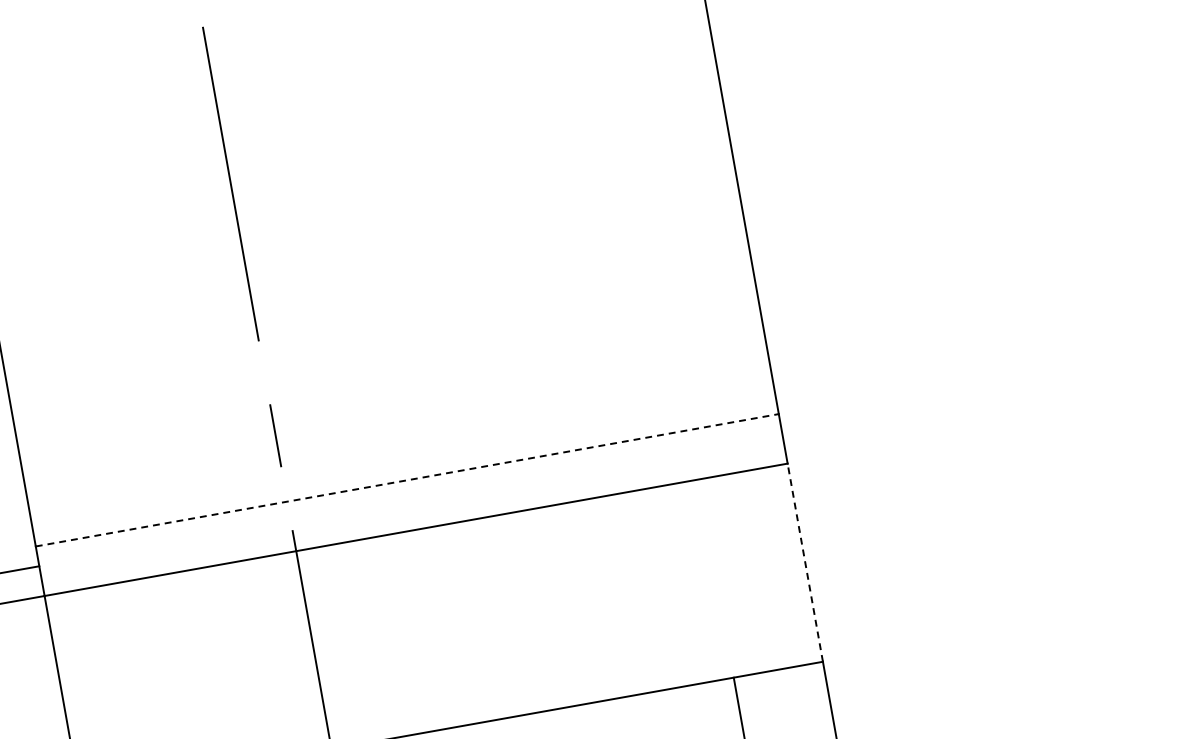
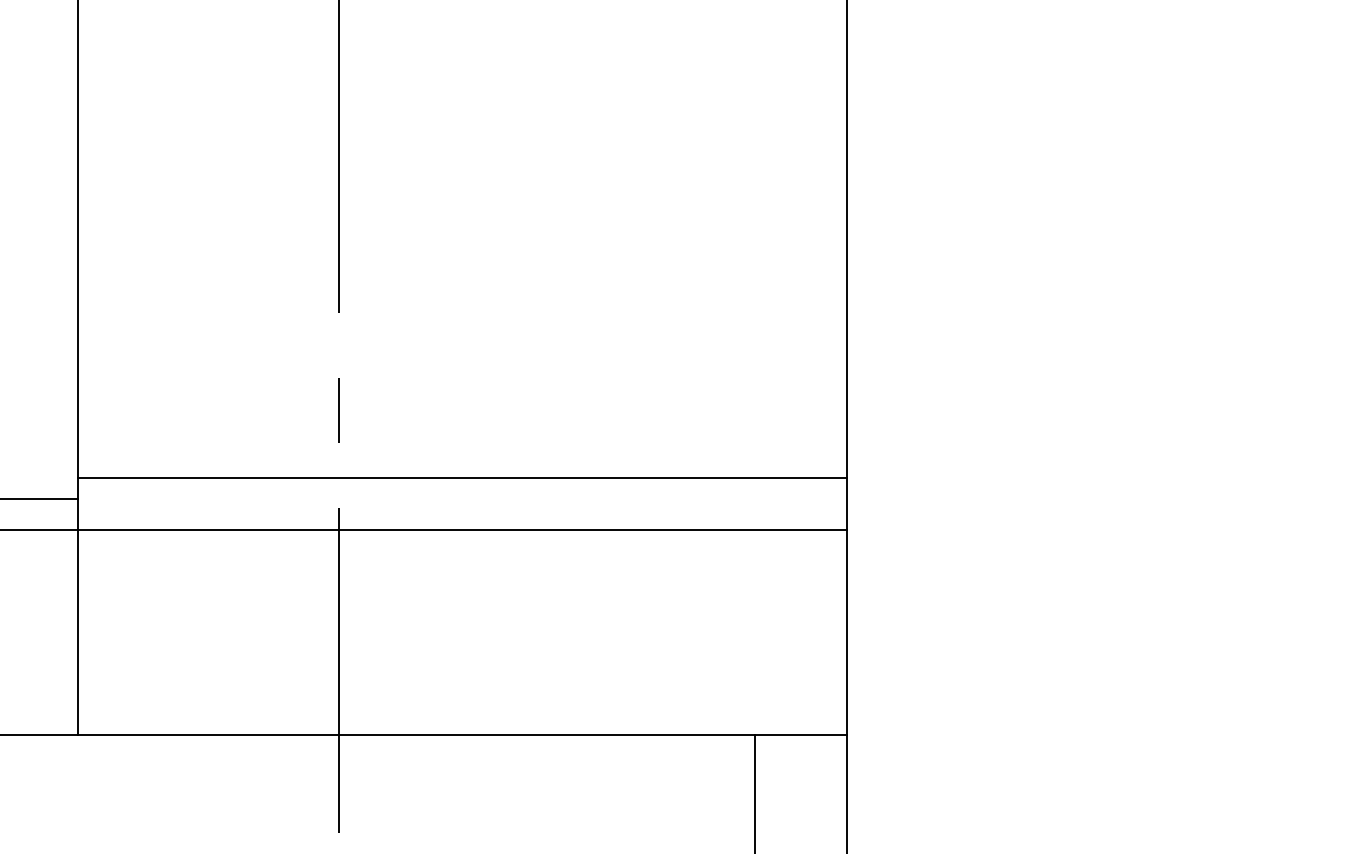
line: (408, 480) -> (463, 478), dashed -> solid
line: (804, 562) -> (846, 631), dashed -> solid

